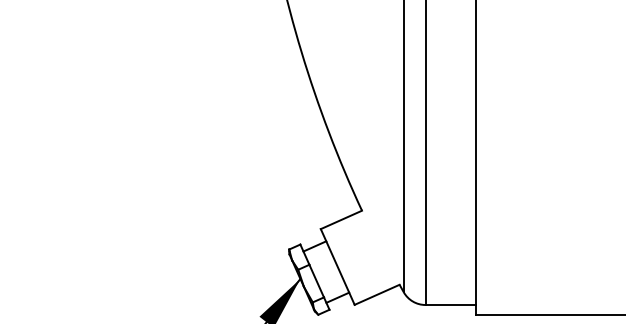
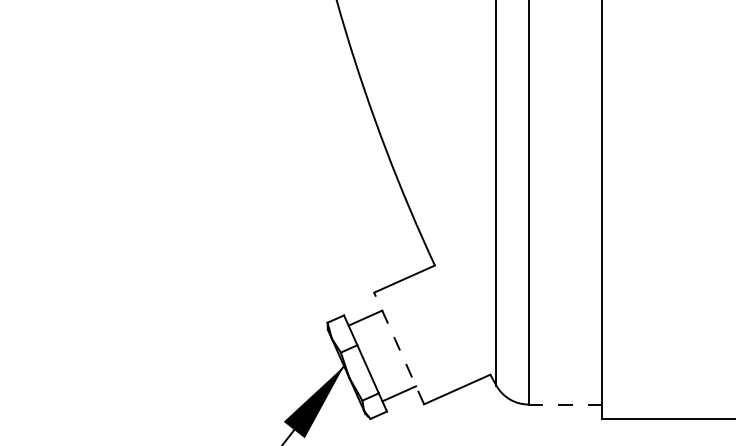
line: (337, 266) -> (398, 347), solid -> dashed
line: (450, 305) -> (565, 405), solid -> dashed

